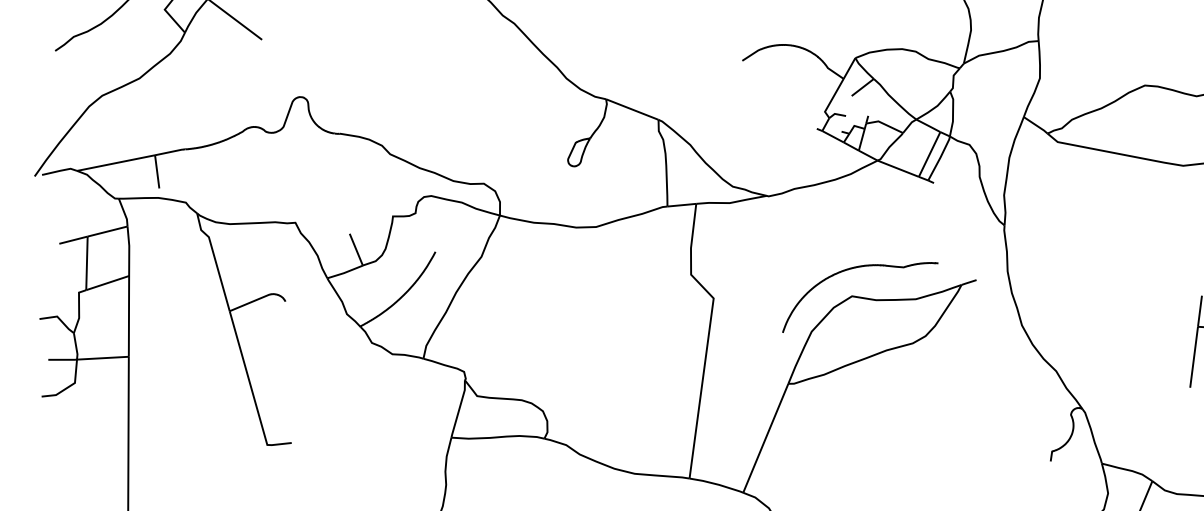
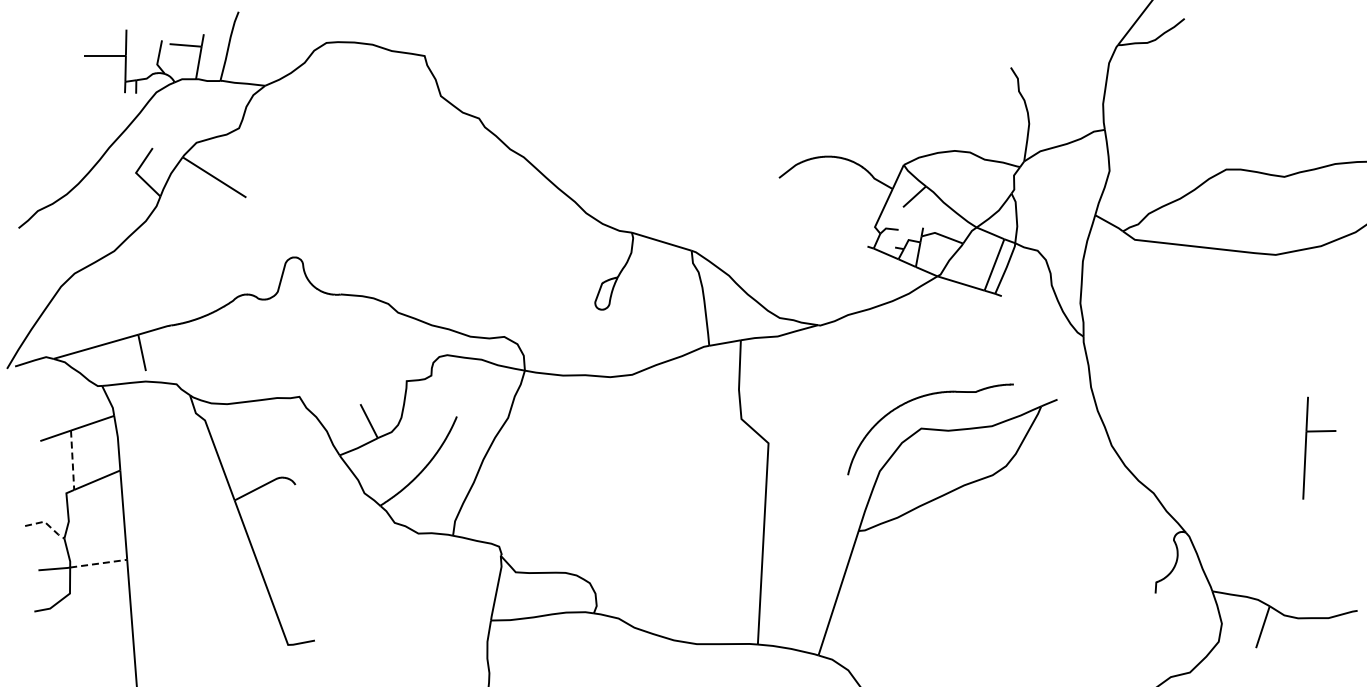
line: (86, 263) -> (72, 460), solid -> dashed
line: (59, 319) -> (47, 524), solid -> dashed
line: (102, 358) -> (98, 563), solid -> dashed

